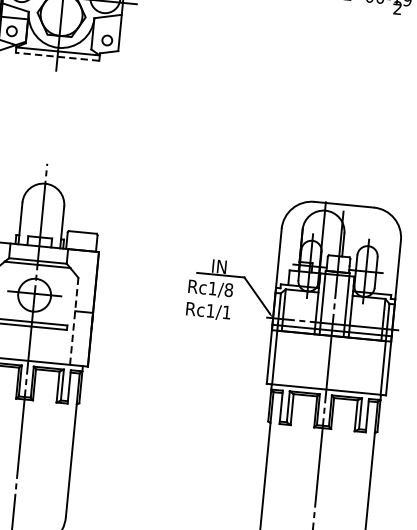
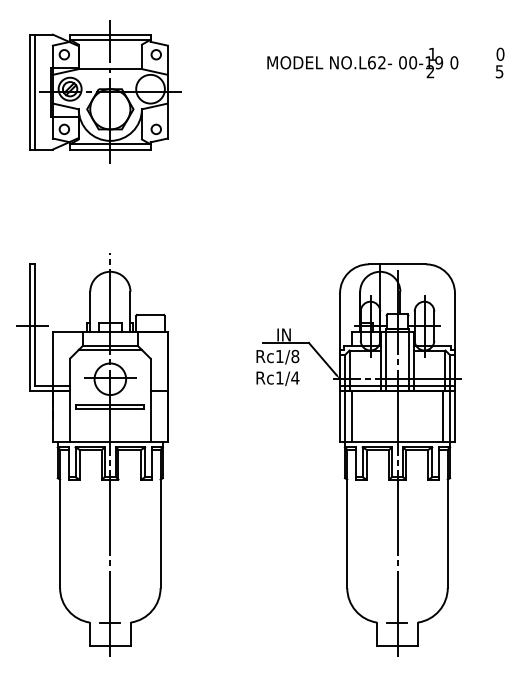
line: (56, 56) -> (109, 149), dashed -> solid
text: (226, 311) -> (295, 377), Rc1/1 -> Rc1/4
line: (74, 321) -> (150, 400), dashed -> solid
line: (282, 358) -> (352, 416), added
line: (375, 367) -> (442, 416), added

